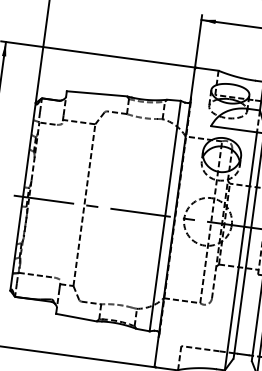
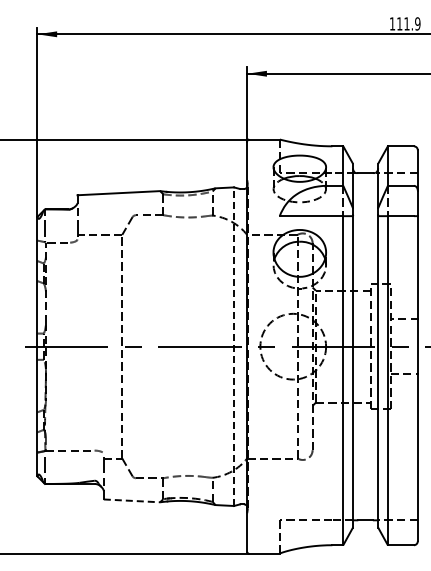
line: (165, 216) -> (234, 346), solid -> dashed
line: (76, 317) -> (132, 500), solid -> dashed

